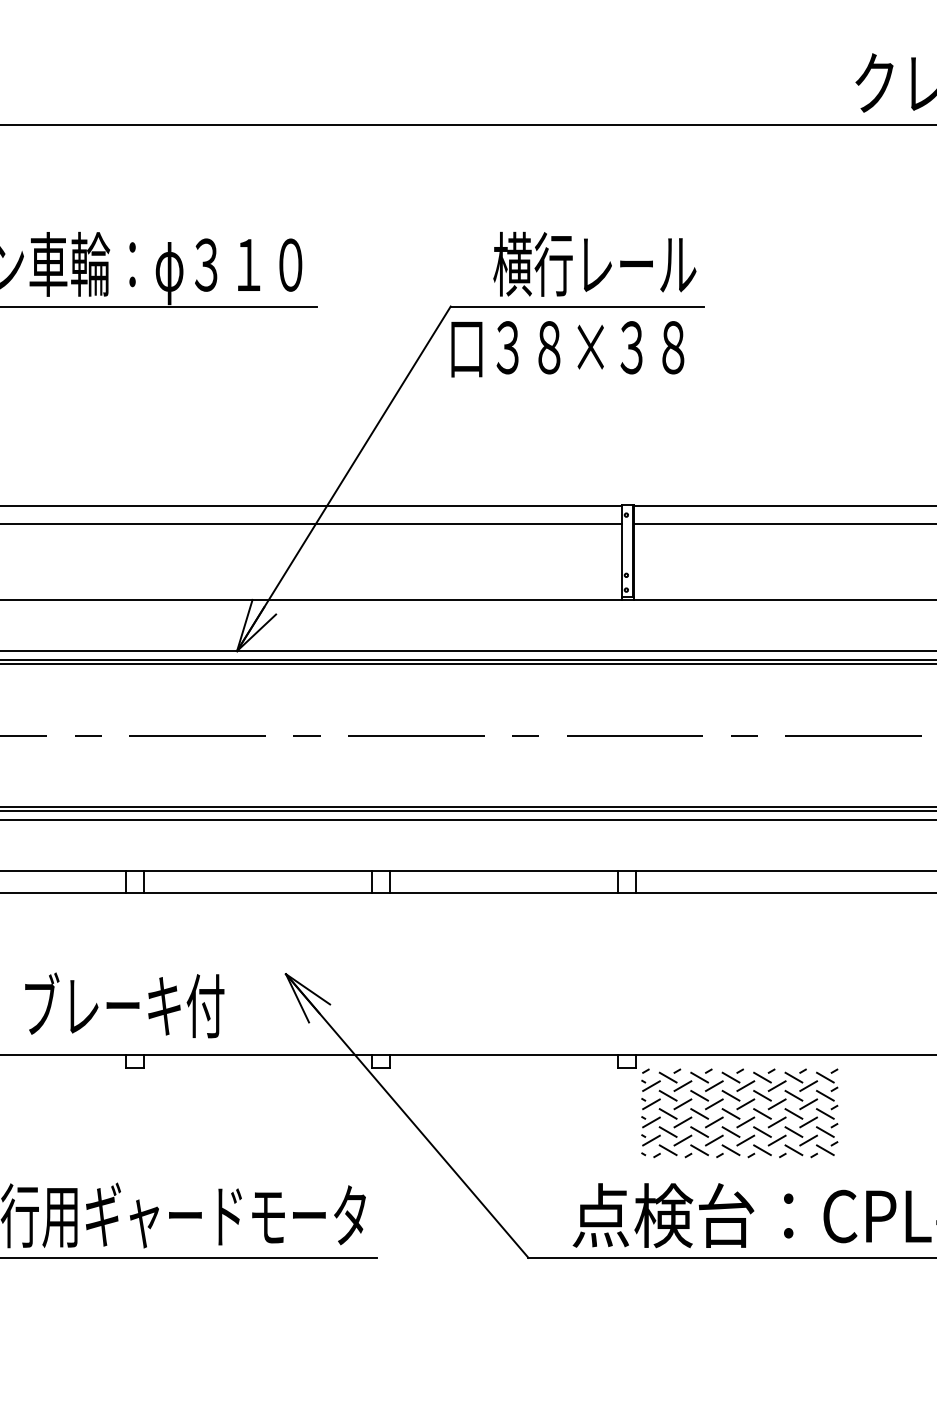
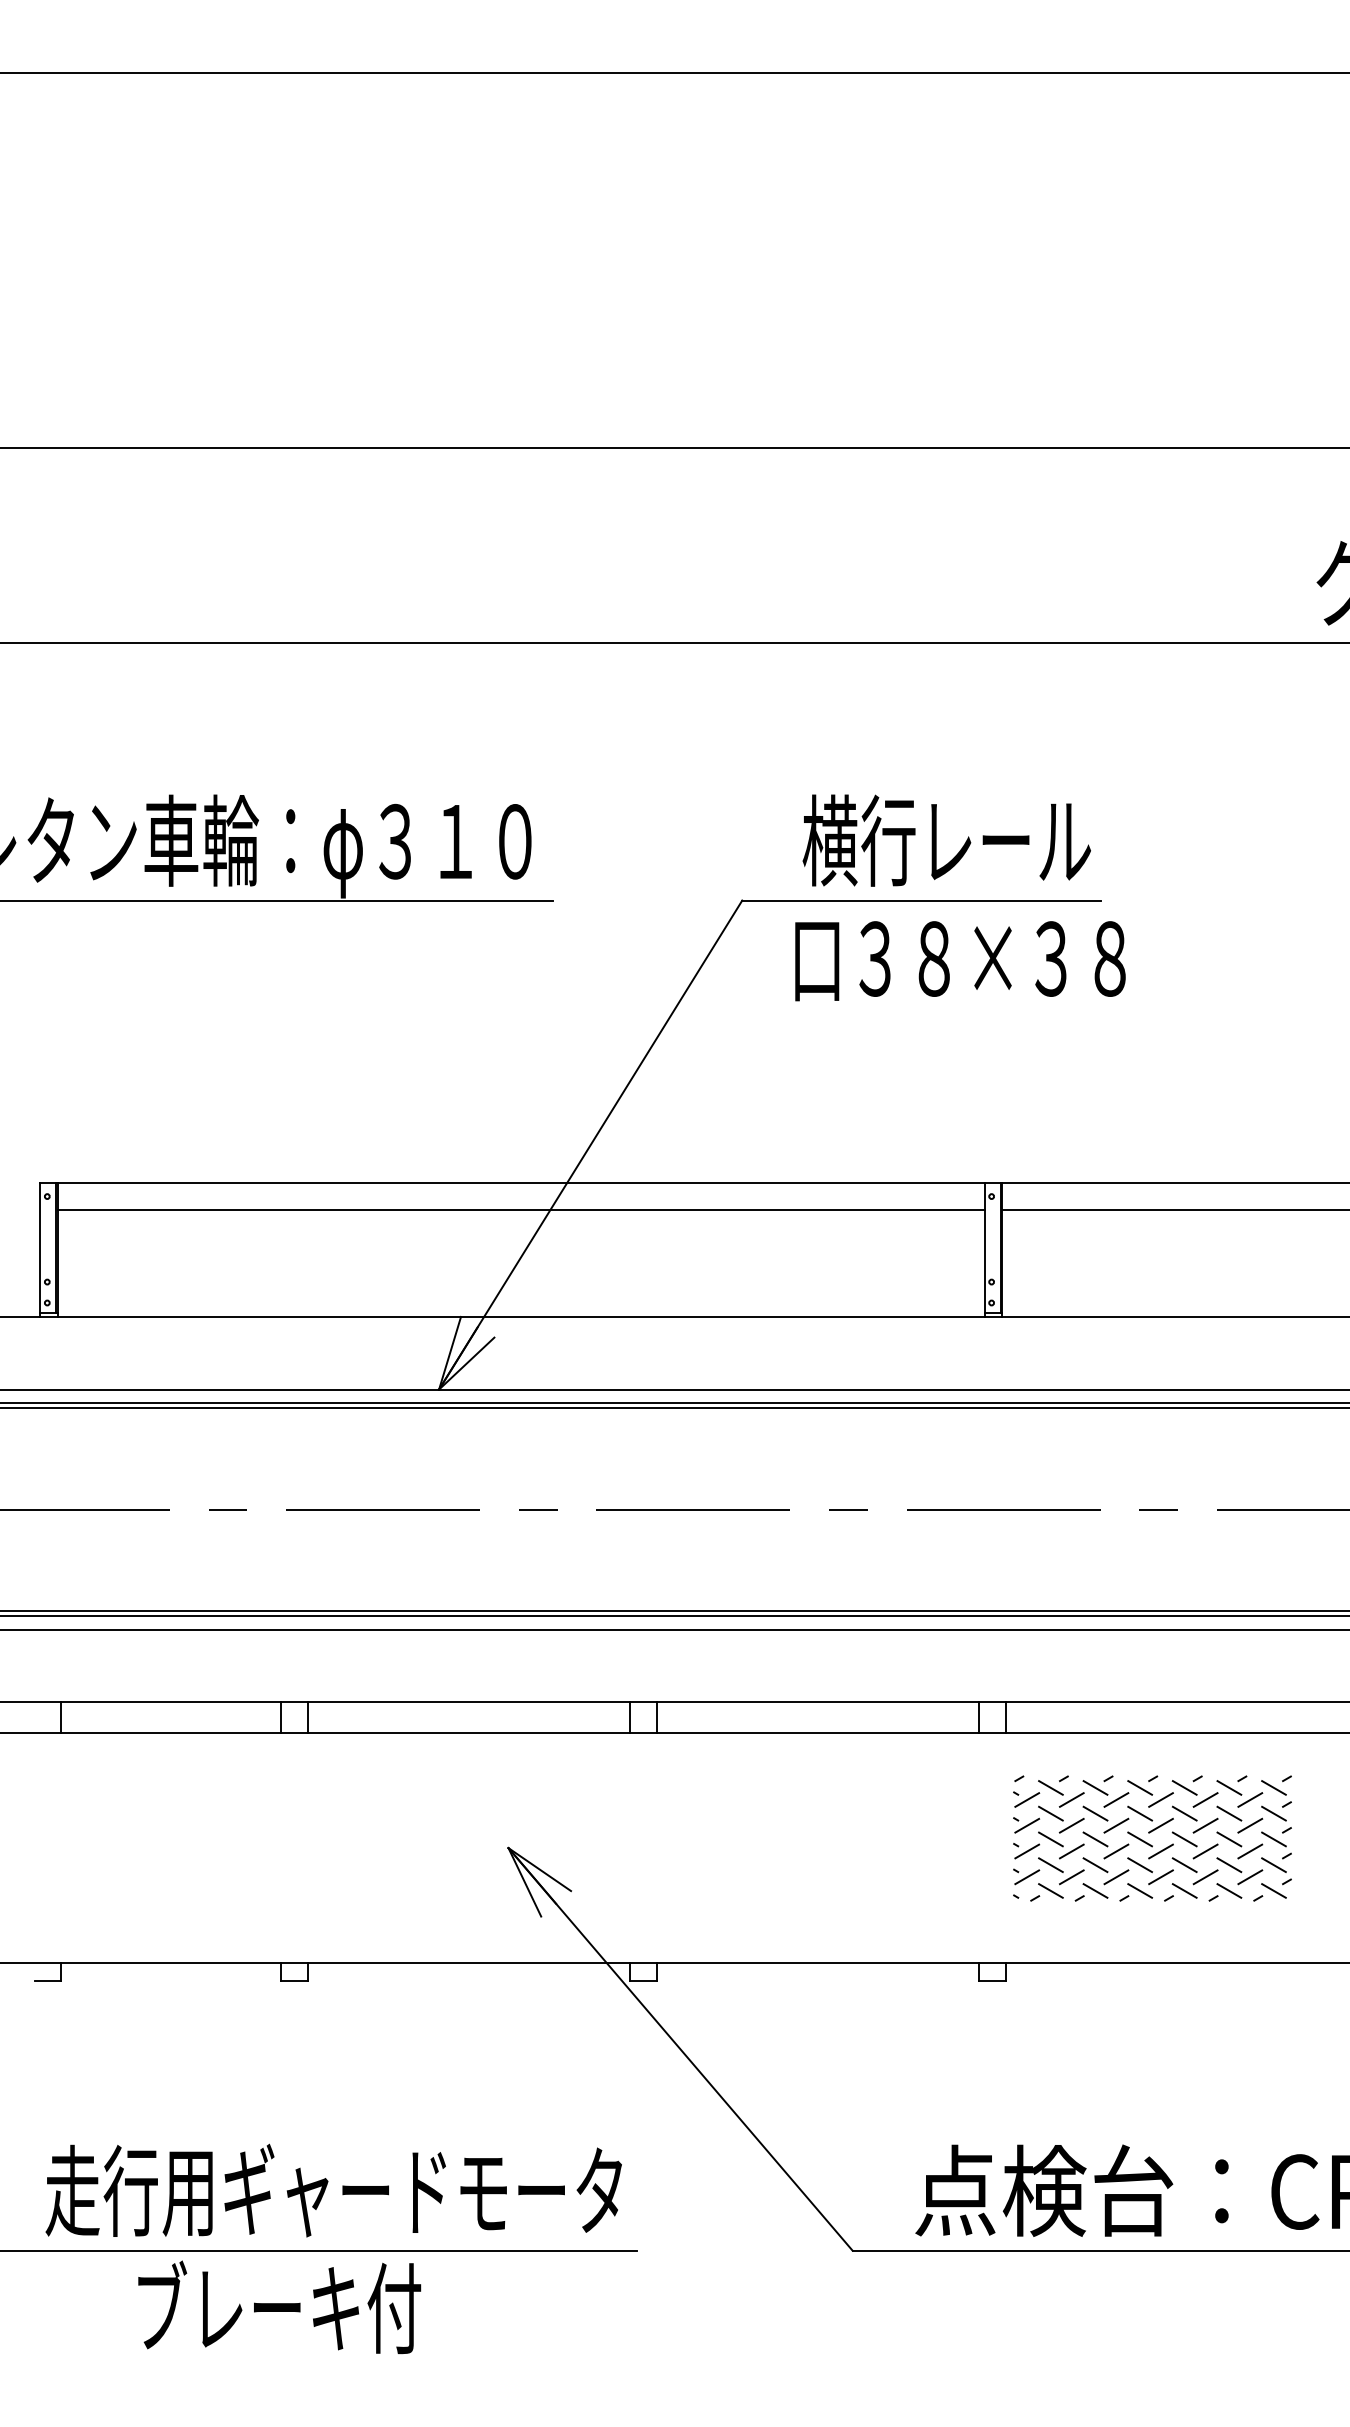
text: (567, 349) -> (960, 961), moved
text: (124, 1005) -> (279, 2307), moved
part: (739, 1113) -> (1152, 1838), moved

